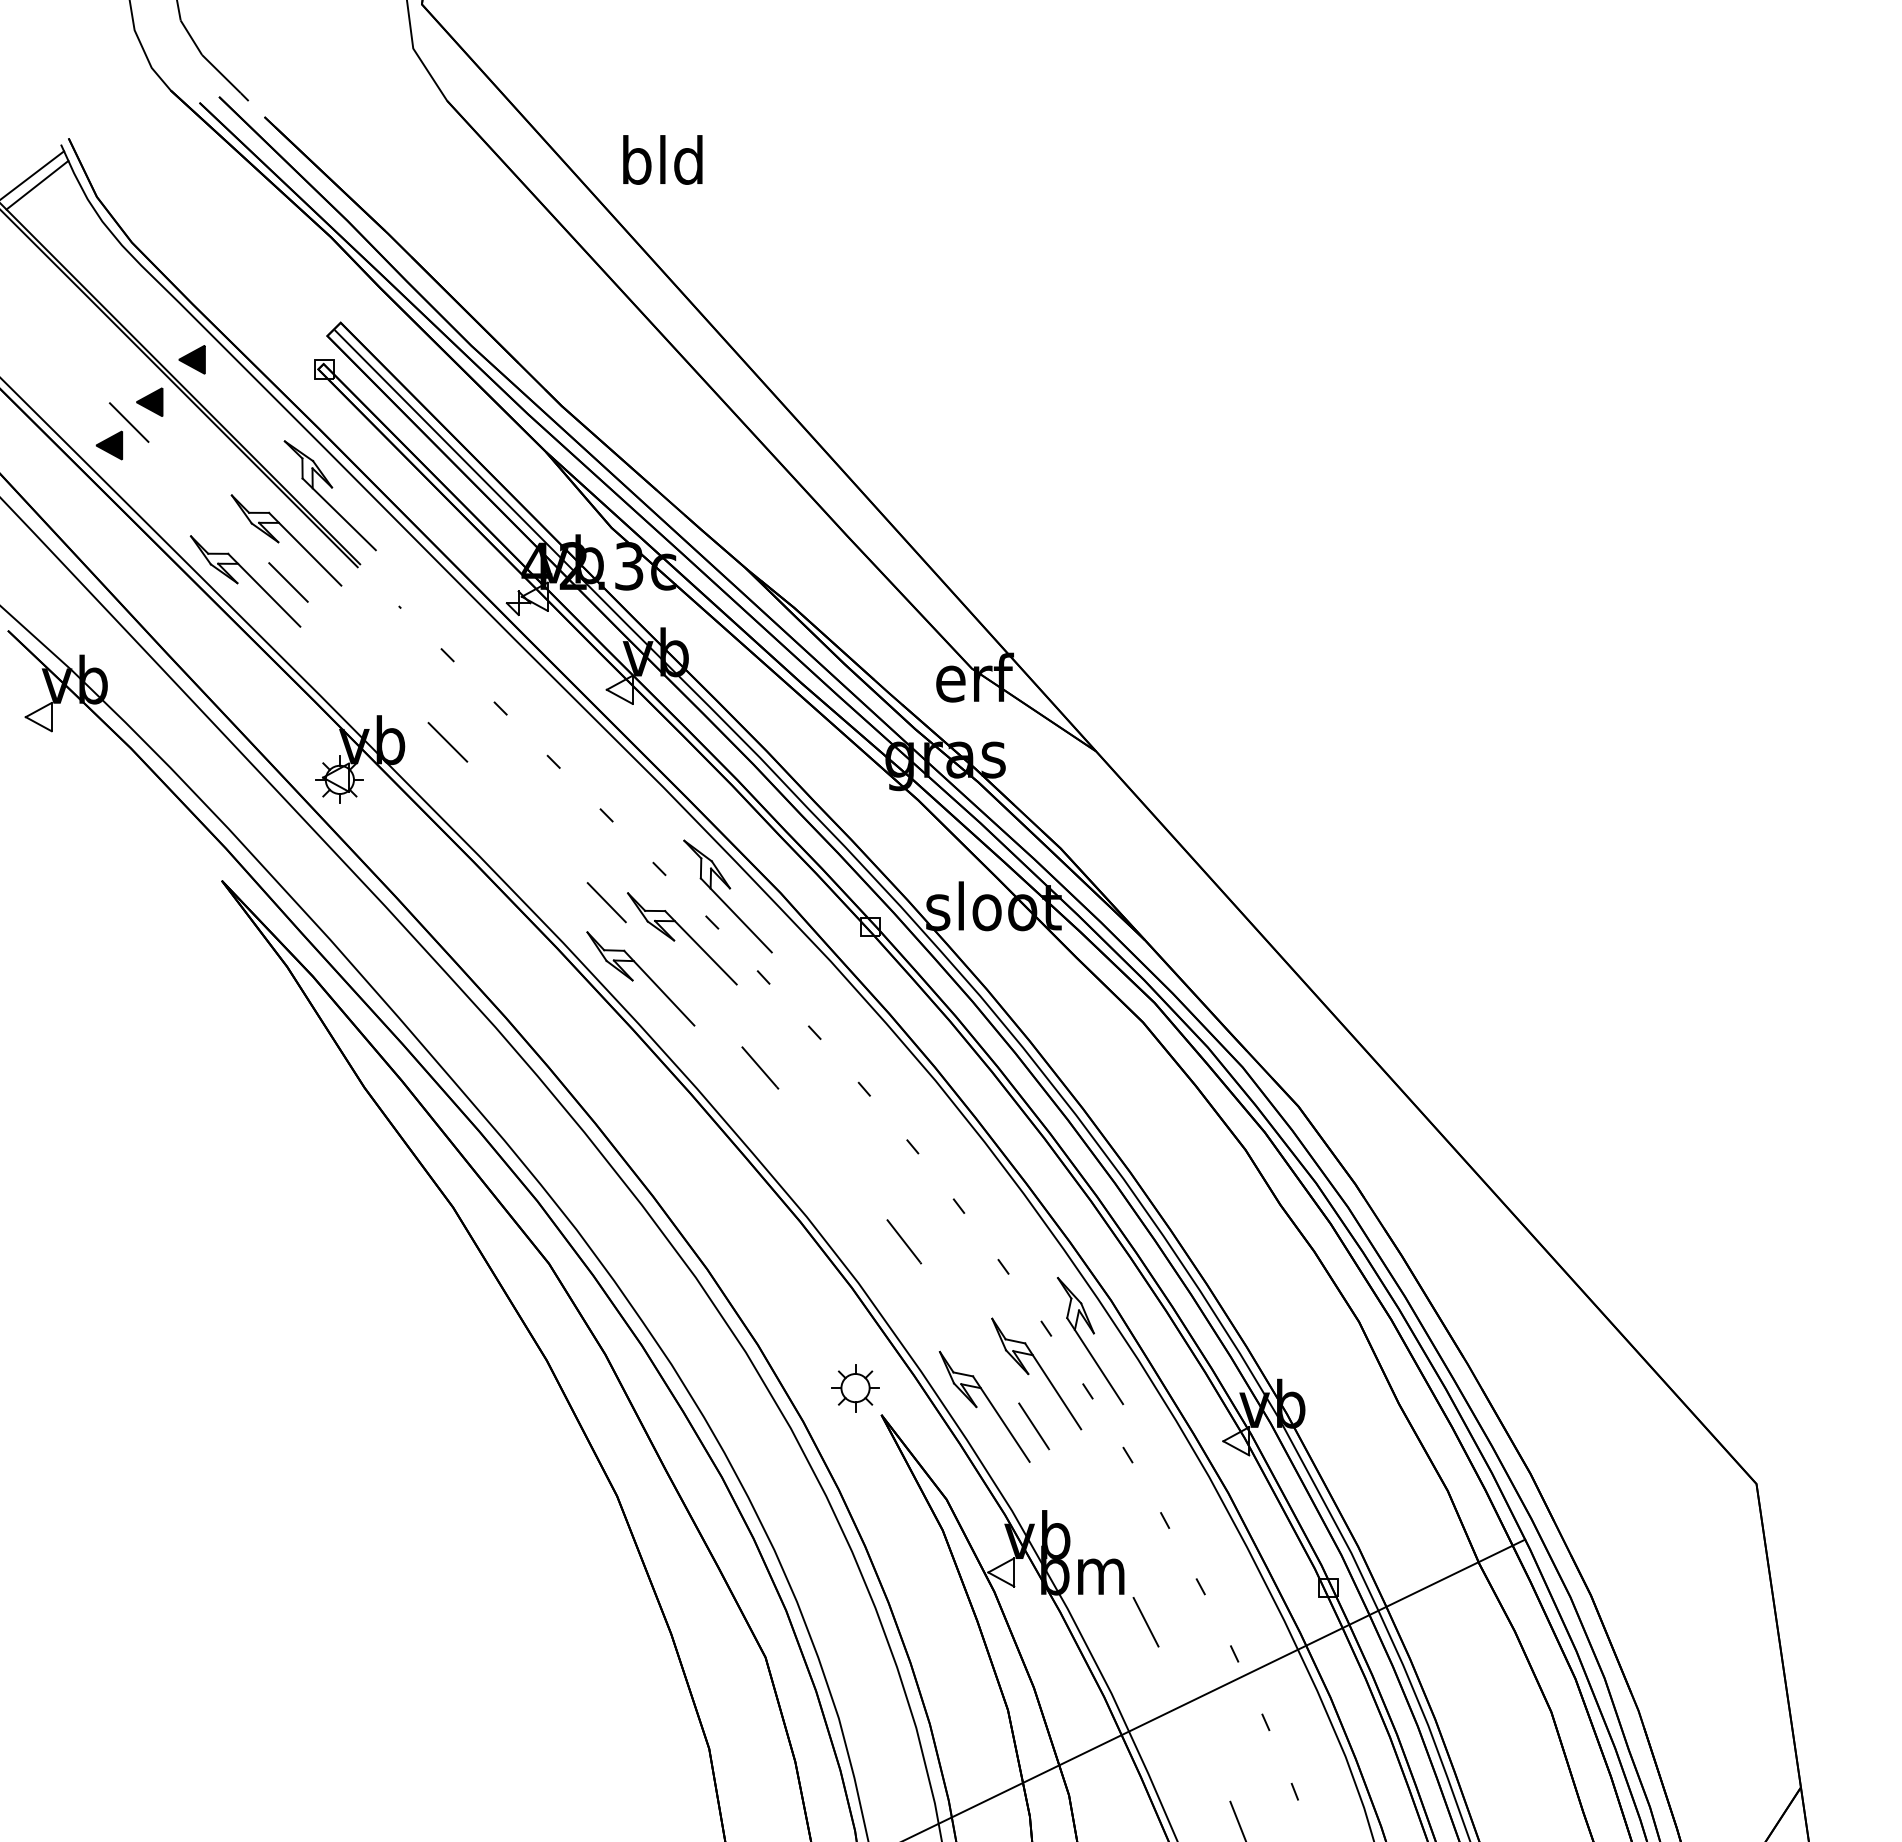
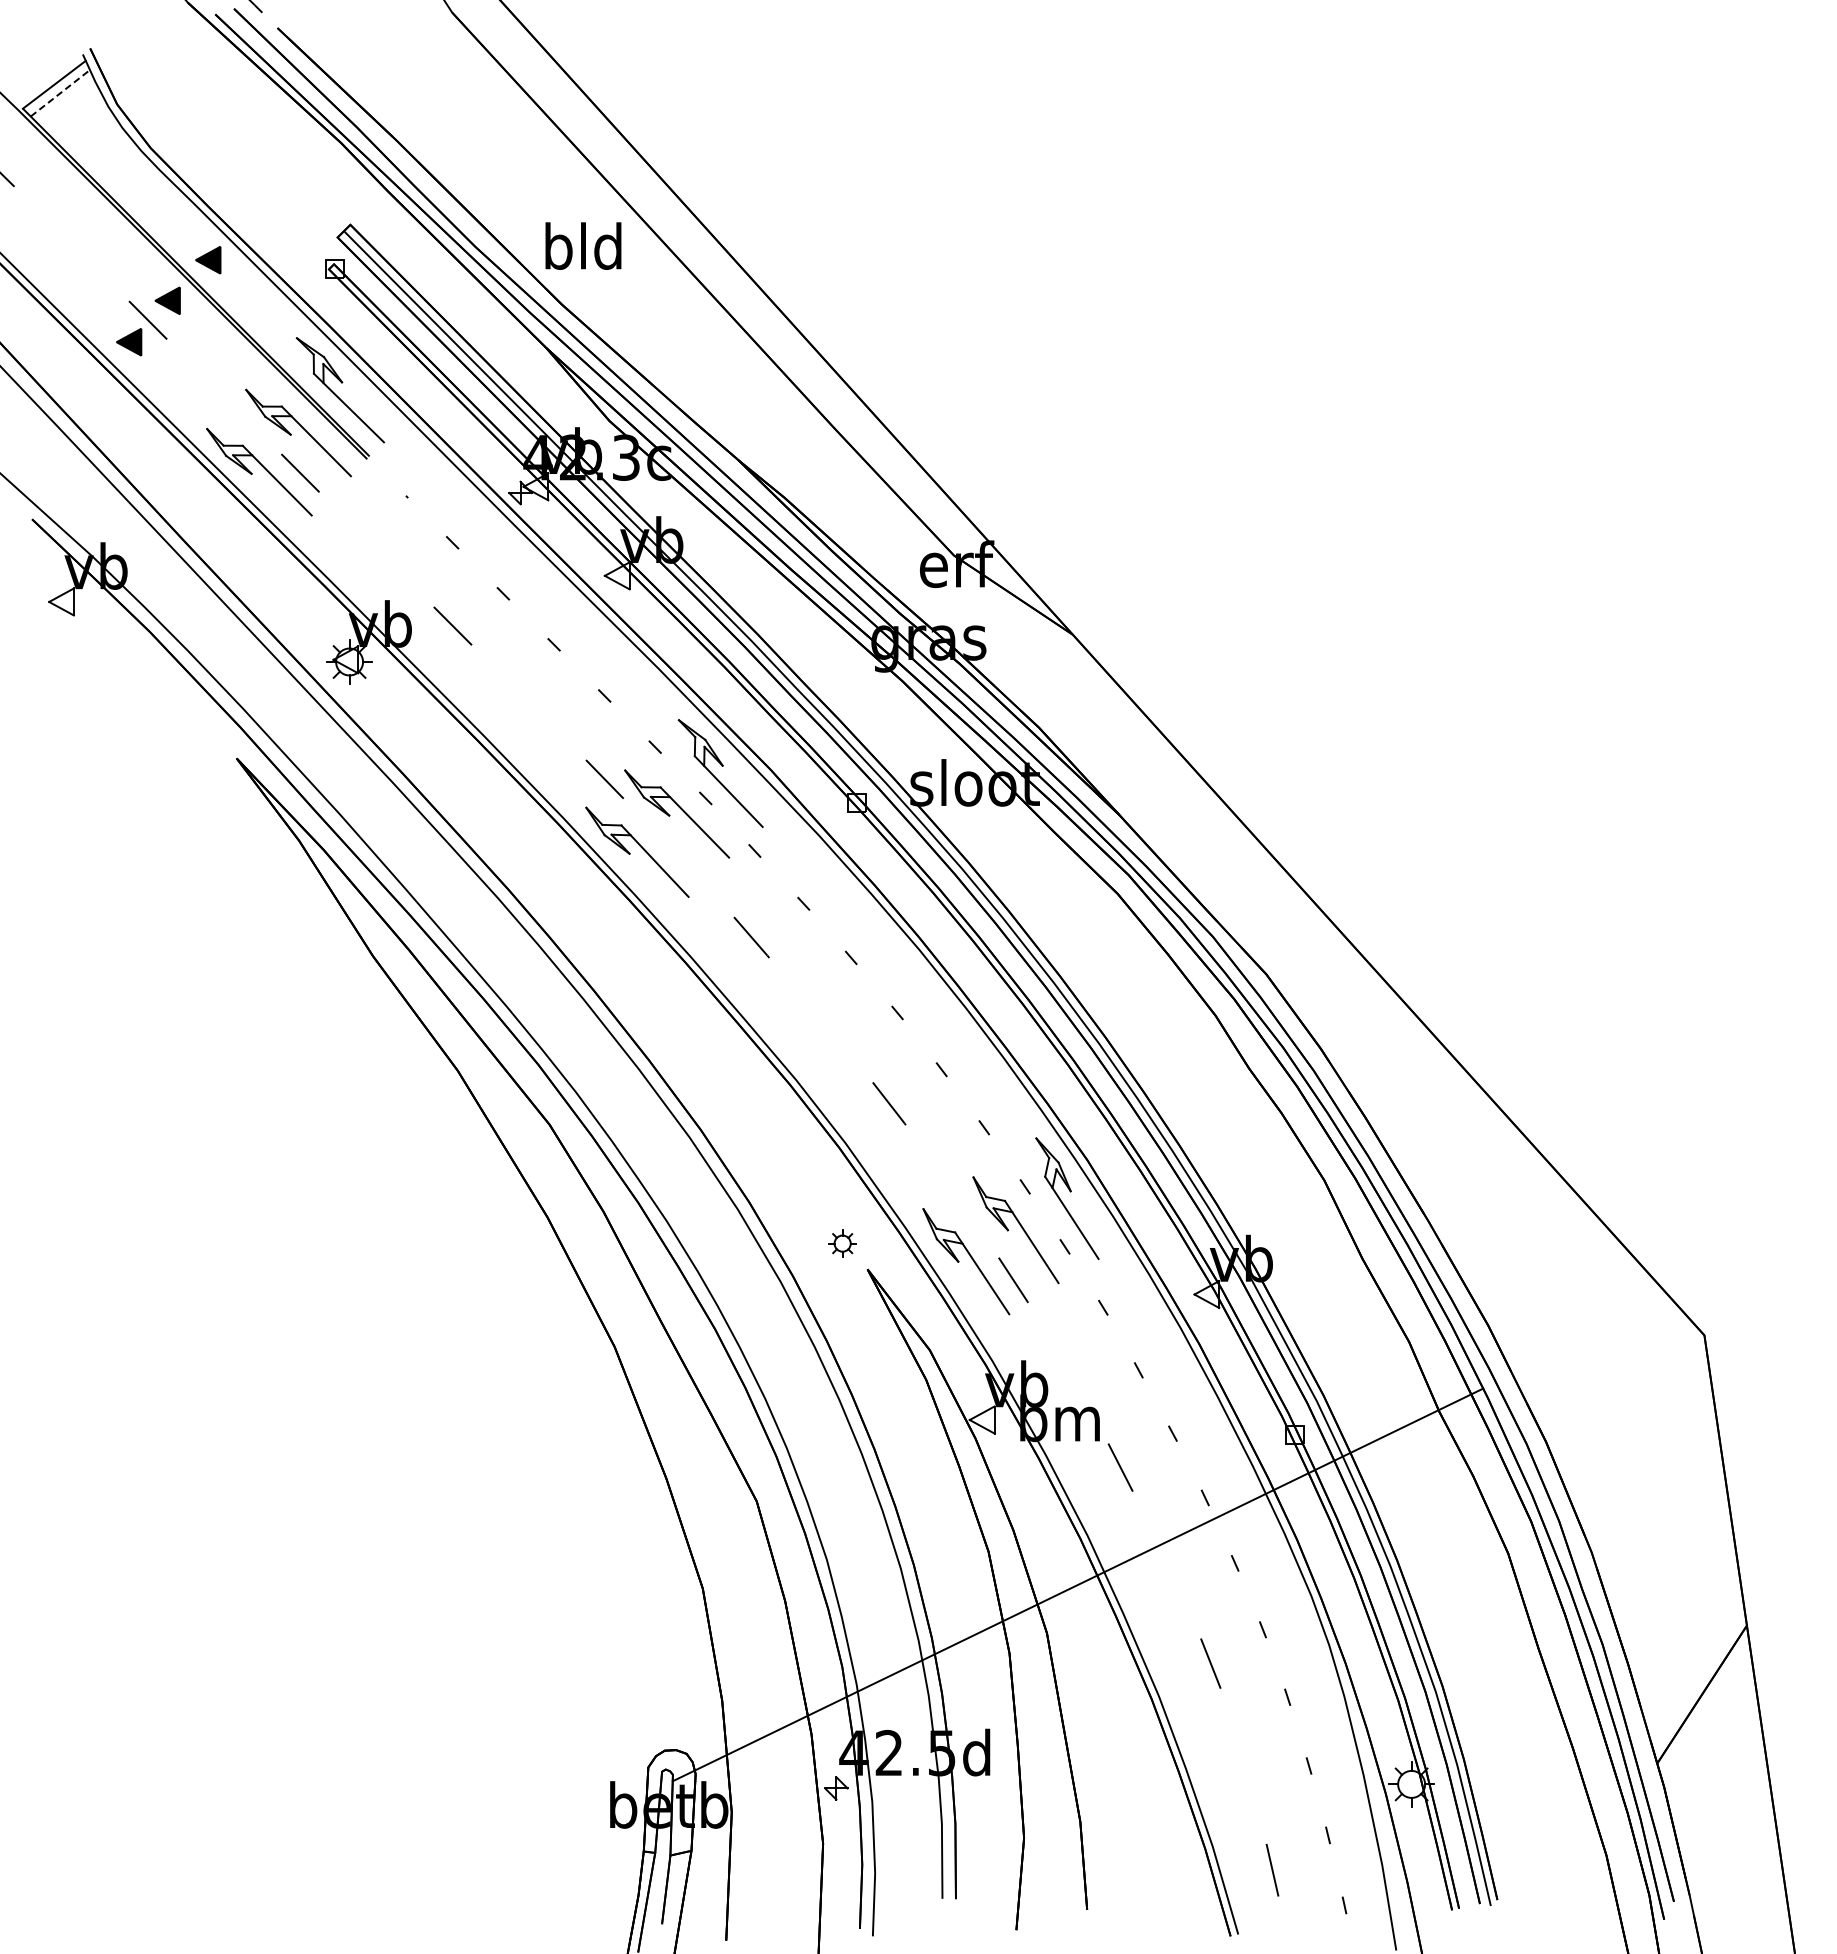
text: (662, 159) -> (583, 245), moved
line: (37, 185) -> (60, 93), solid -> dashed
part: (855, 1387) -> (842, 1243), size x0.6

